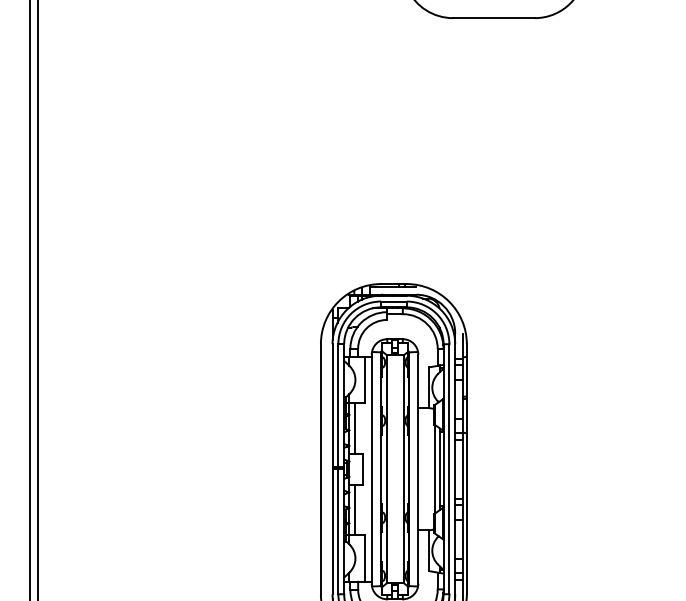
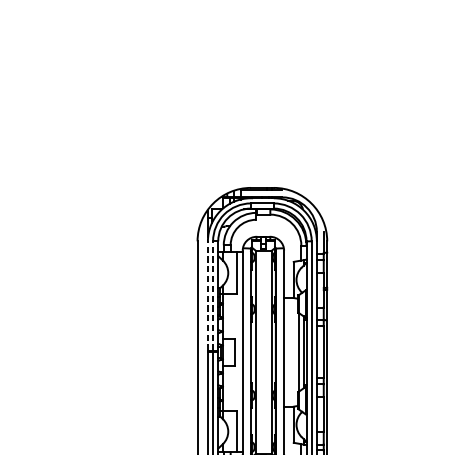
line: (332, 405) -> (207, 295), solid -> dashed
line: (338, 405) -> (213, 295), solid -> dashed
line: (355, 428) -> (228, 316), removed
line: (355, 509) -> (228, 388), removed

